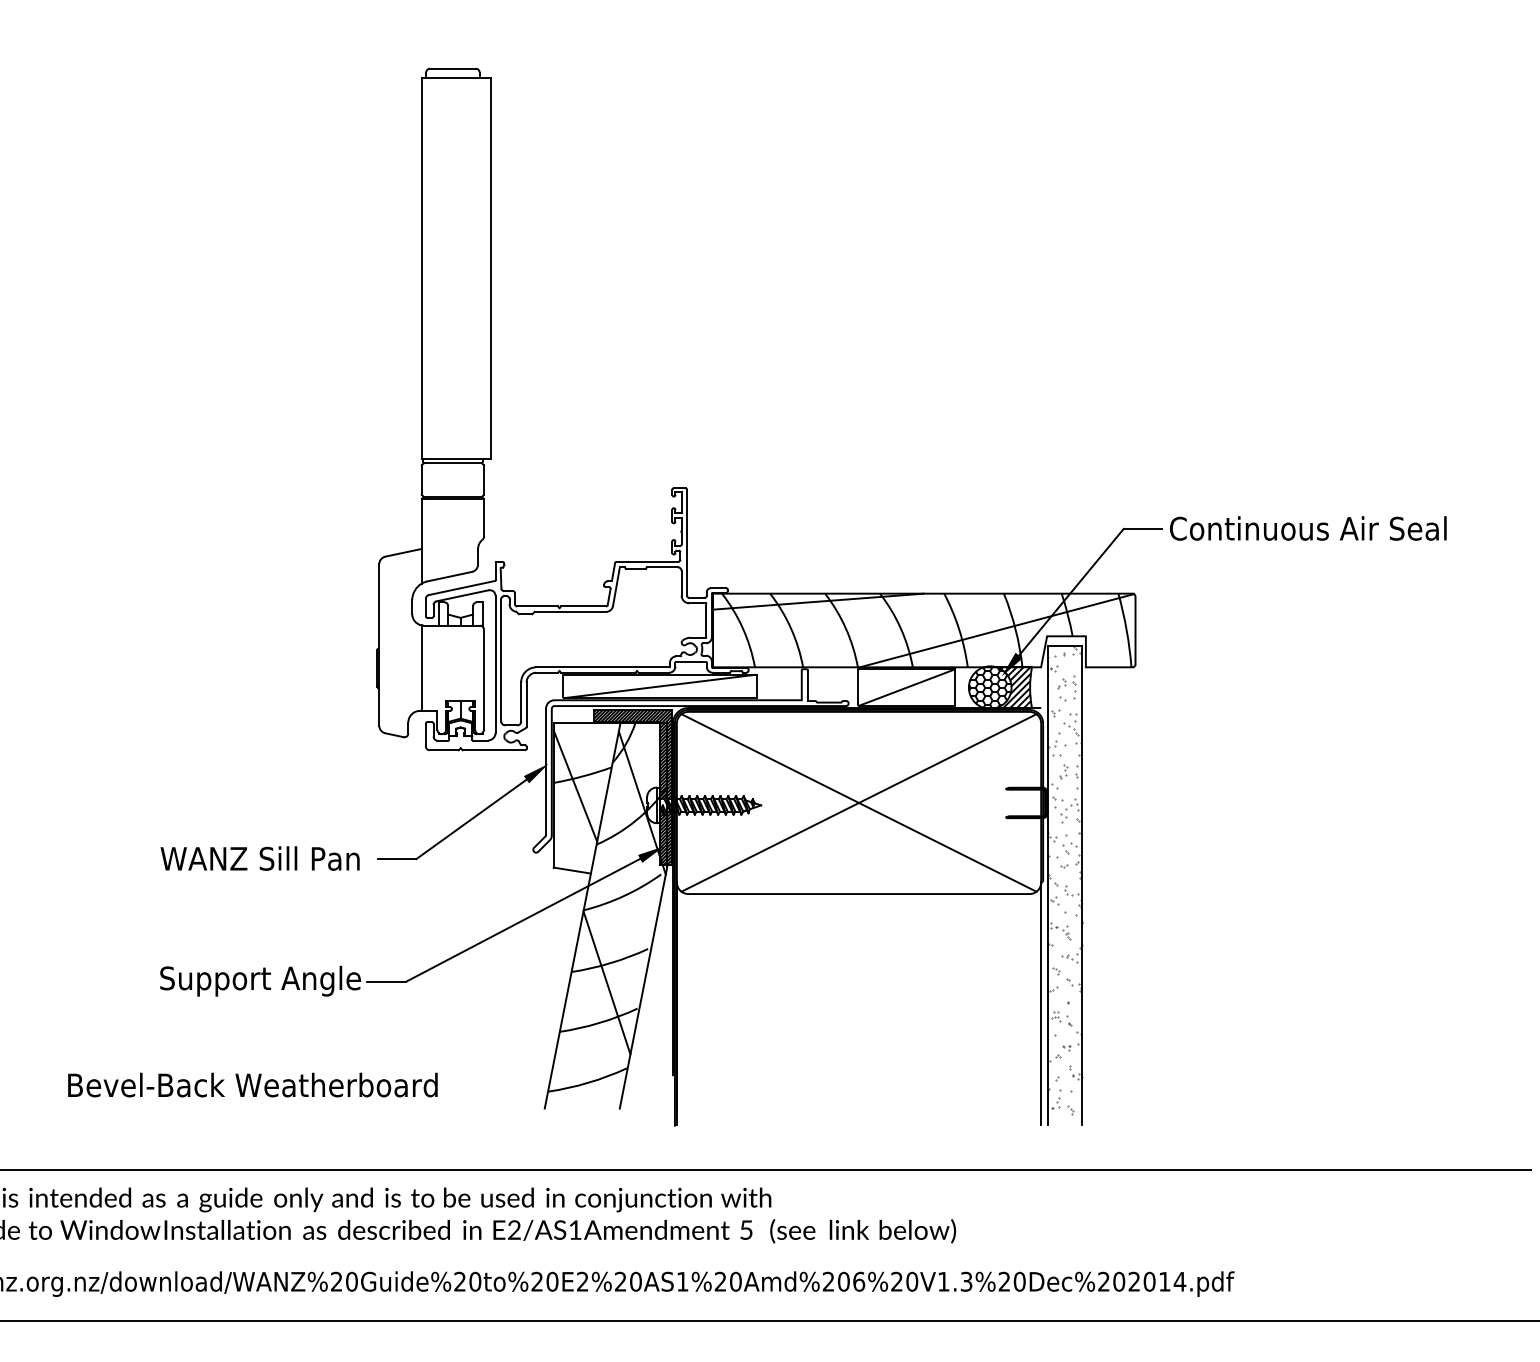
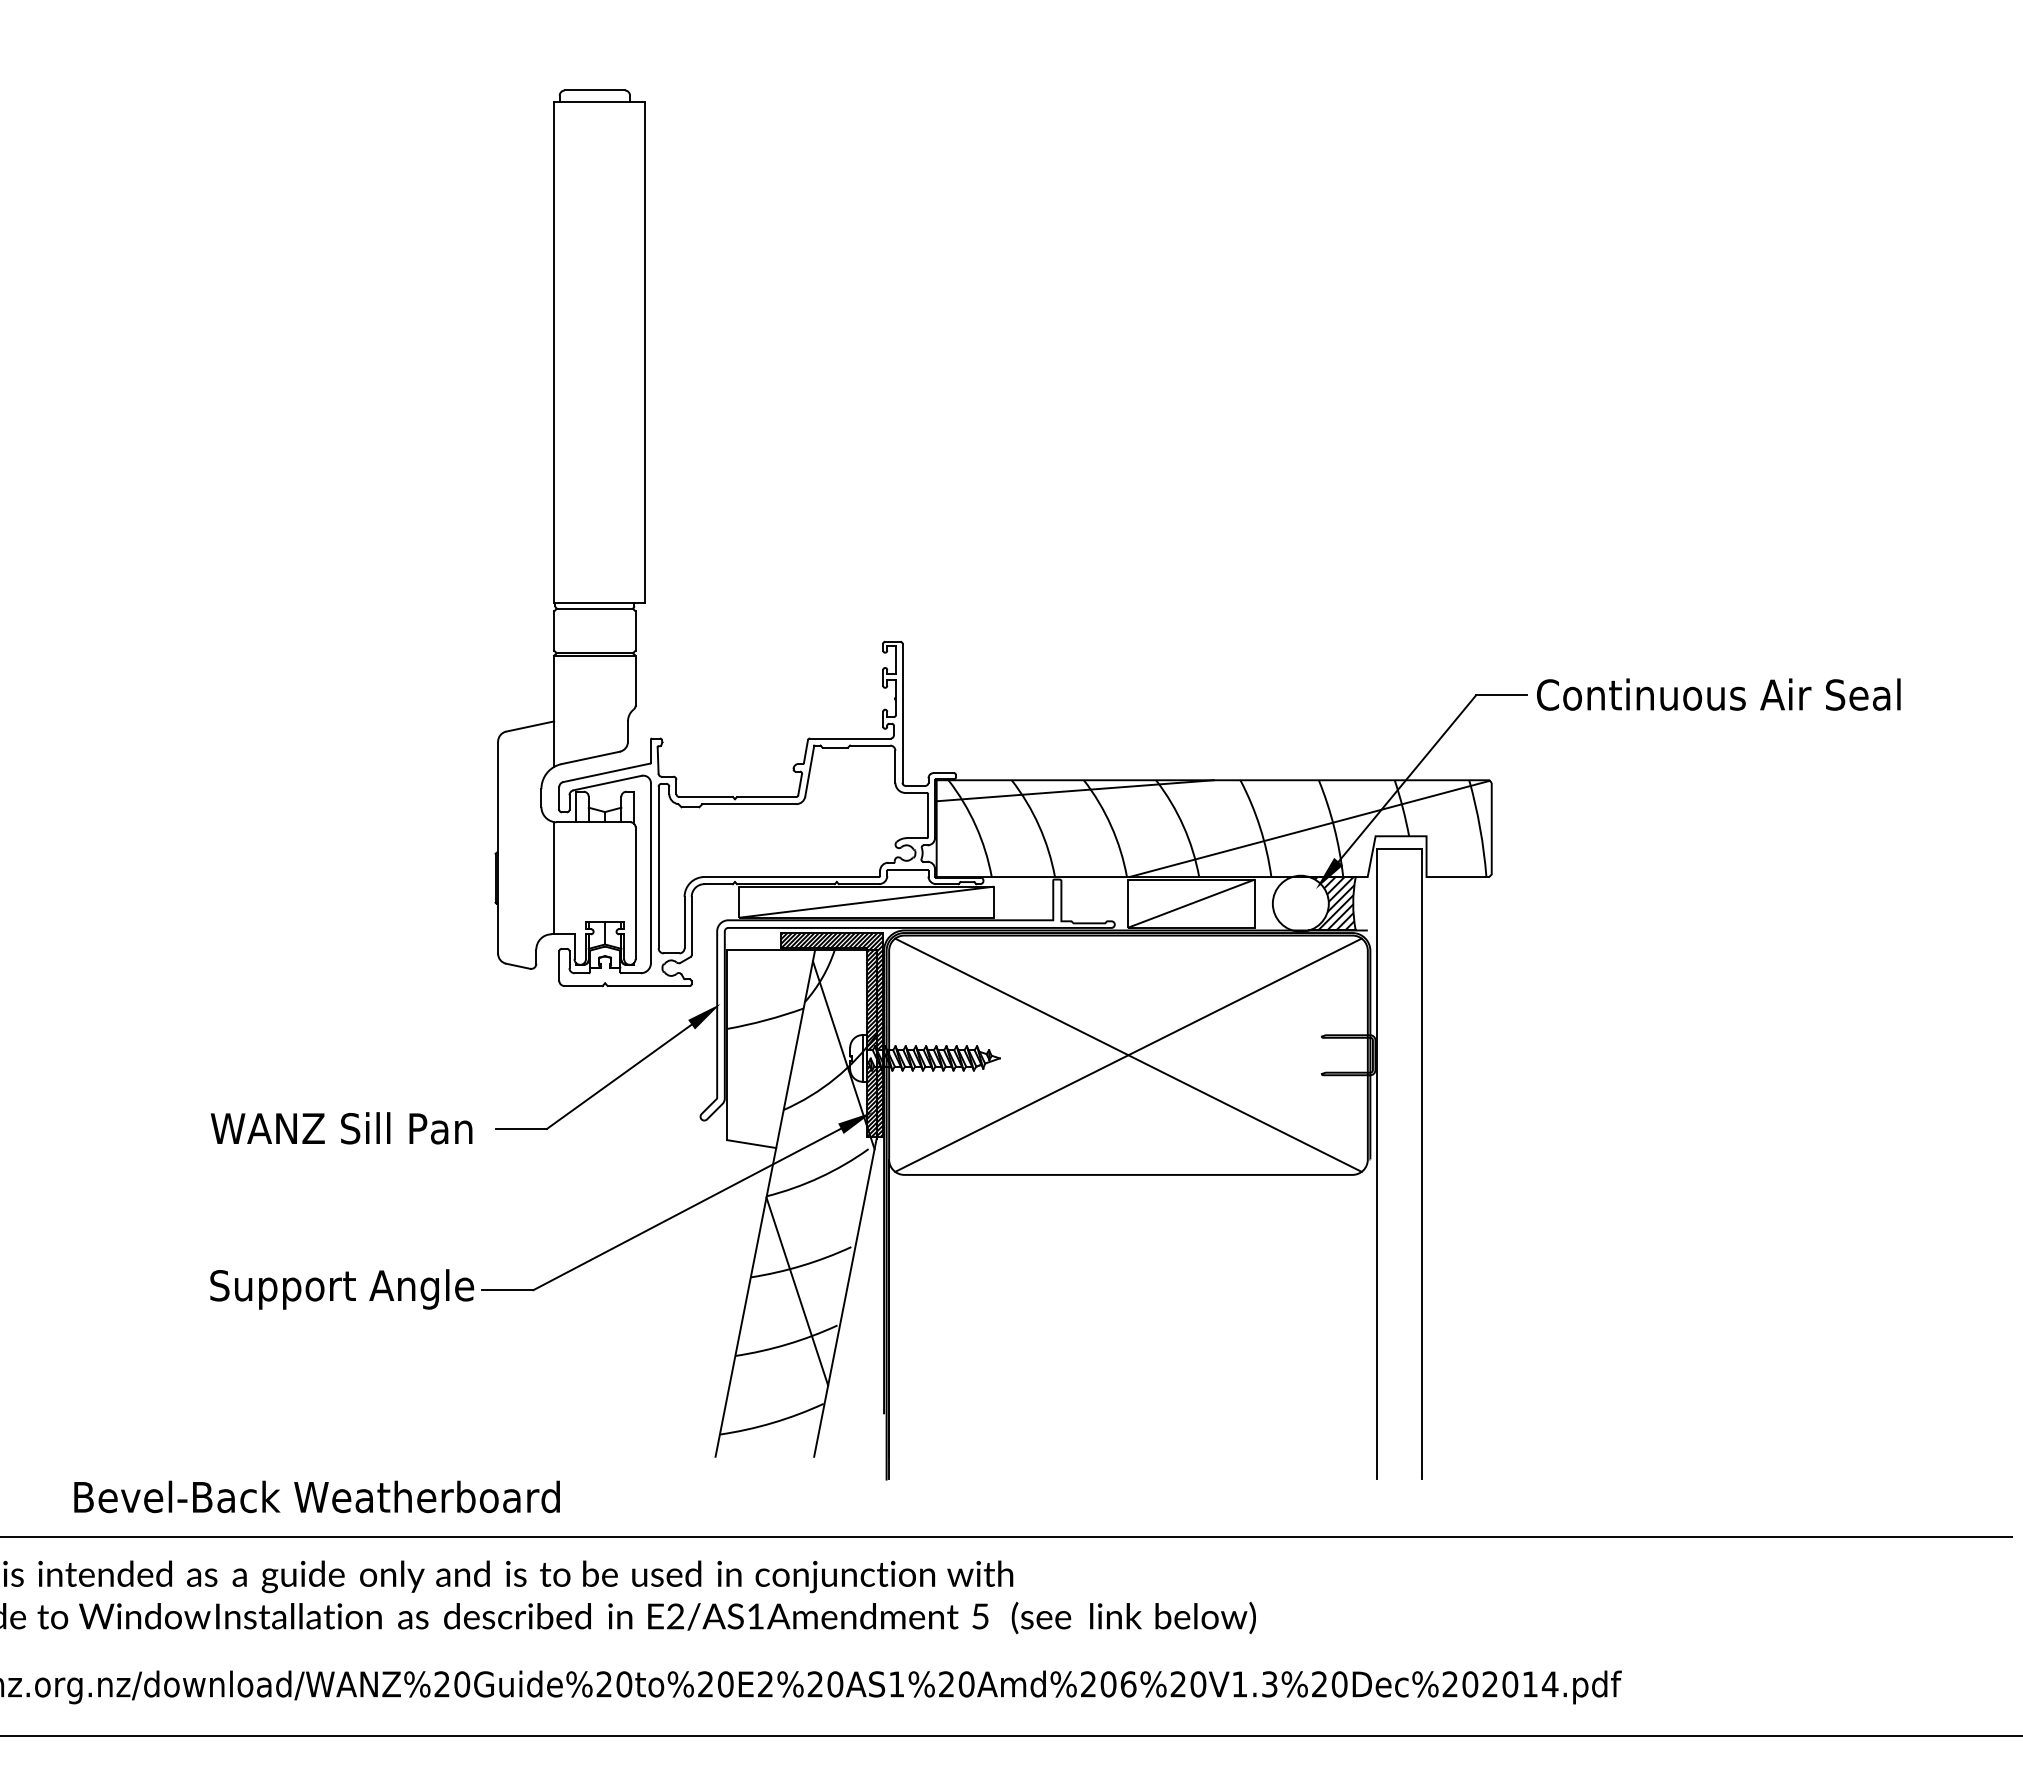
hatch: (989, 687) -> (1300, 903), removed
line: (575, 786) -> (755, 1033), removed
hatch: (1065, 880) -> (1399, 1156), removed
line: (1040, 1003) -> (1367, 1318), removed
text: (252, 1084) -> (316, 1496), moved

